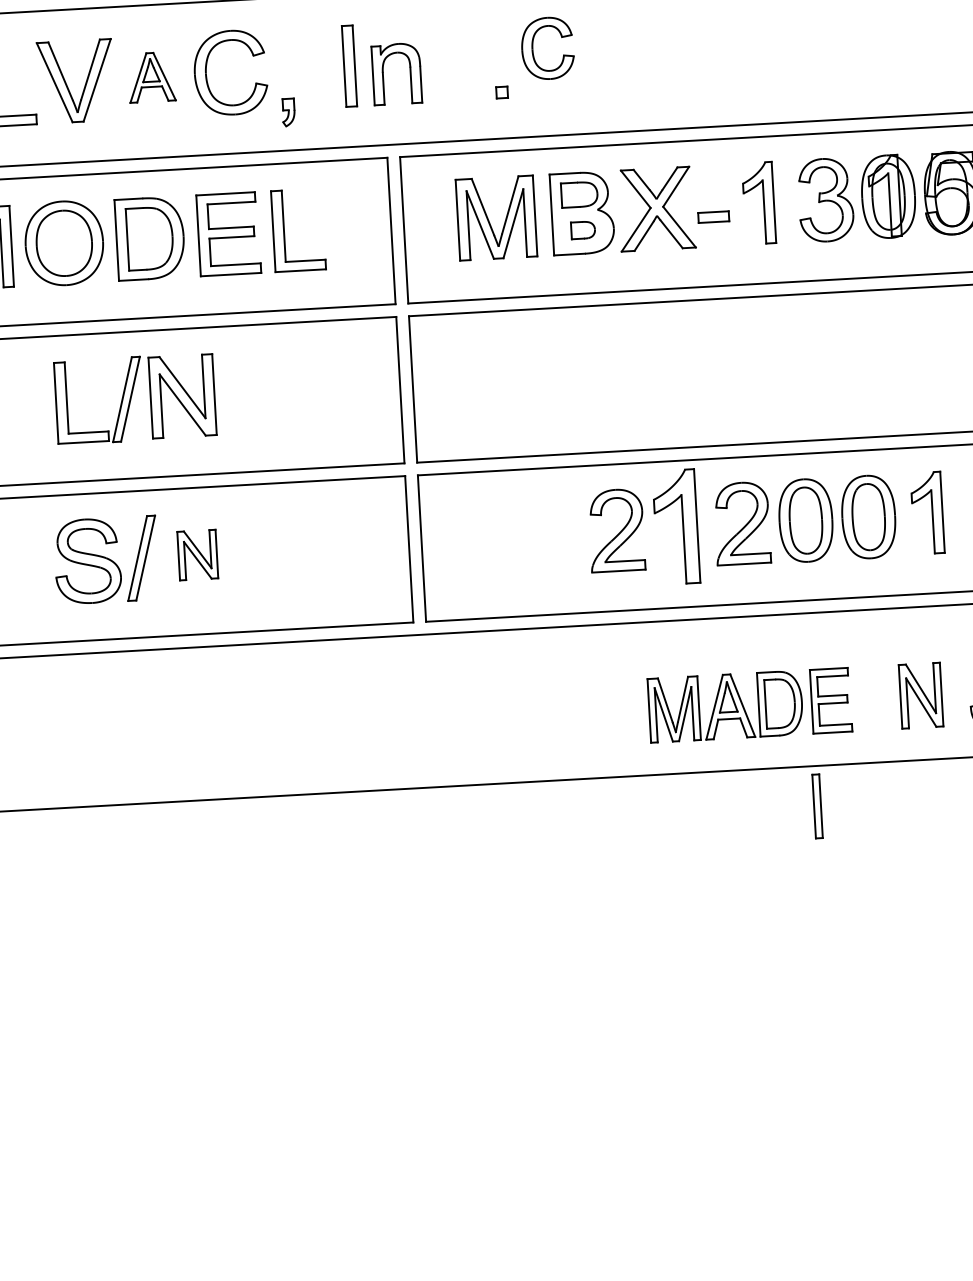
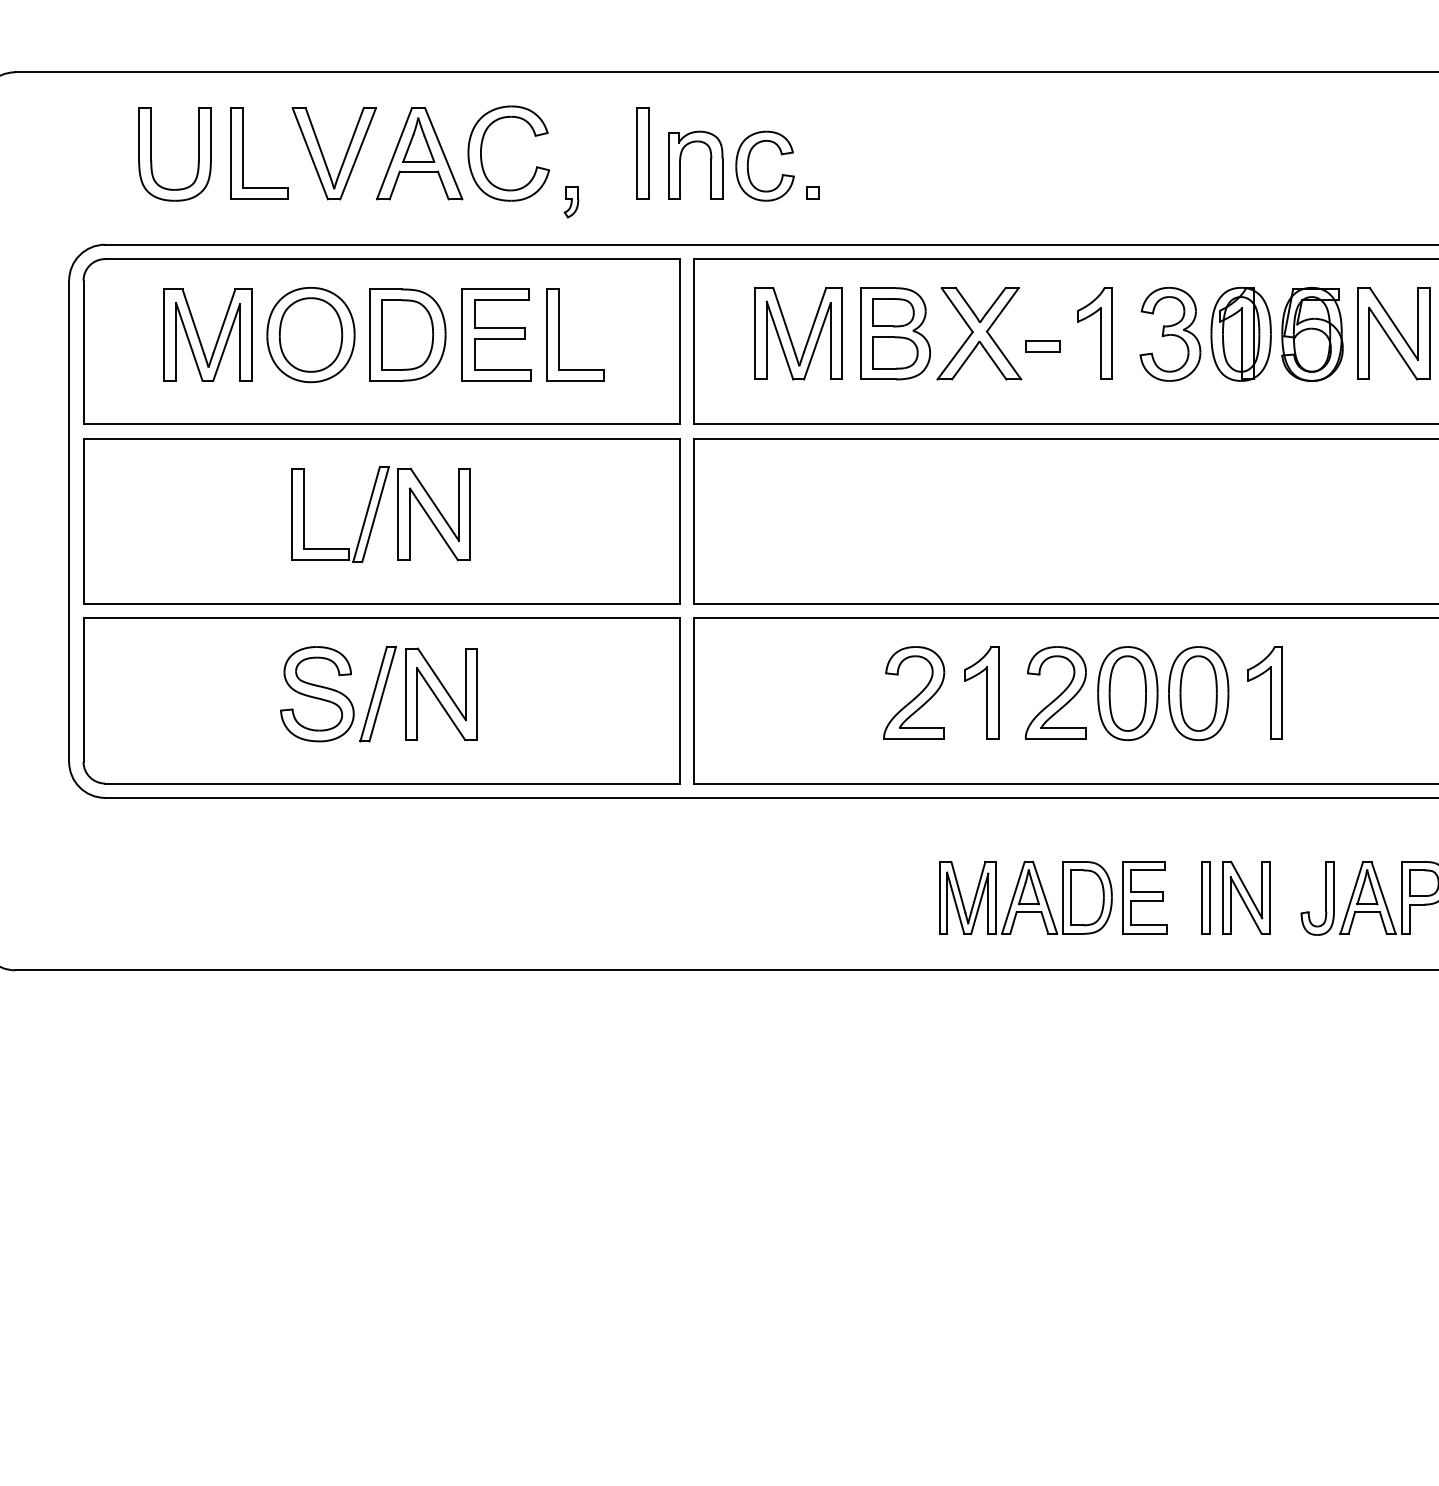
part: (533, 48) -> (748, 165), moved
part: (151, 77) -> (419, 153), size x1.67
part: (583, 229) -> (895, 352), size x1.67
part: (676, 526) -> (981, 692), size x0.71
part: (197, 554) -> (441, 693), size x1.67
part: (817, 806) -> (1205, 897), moved

